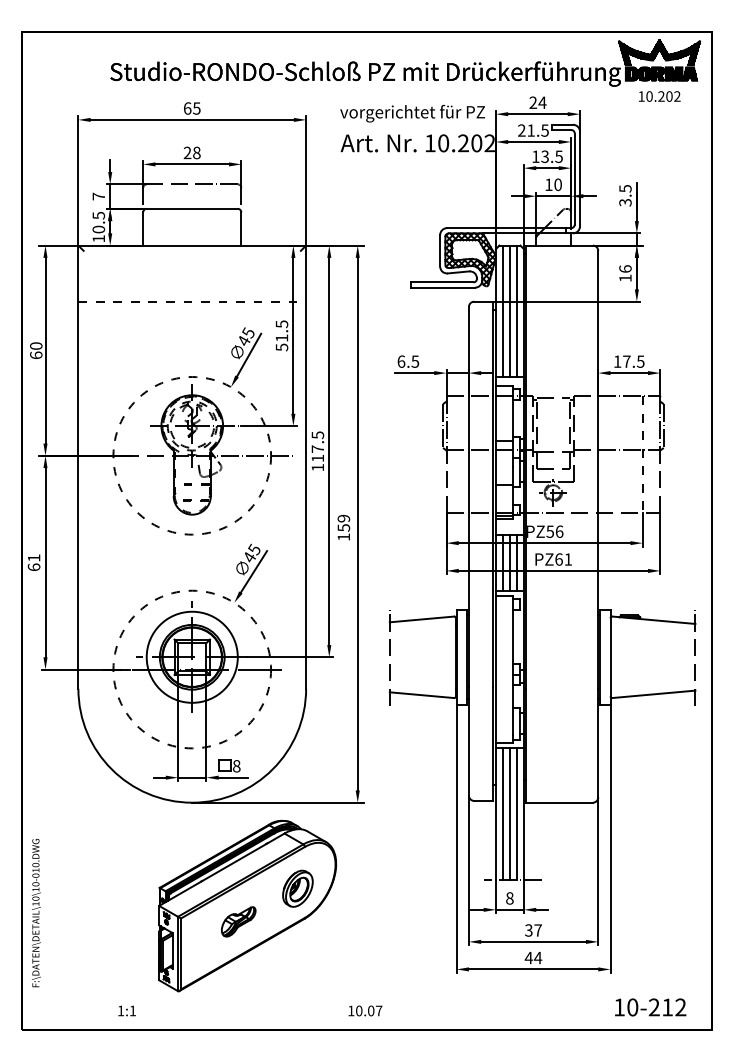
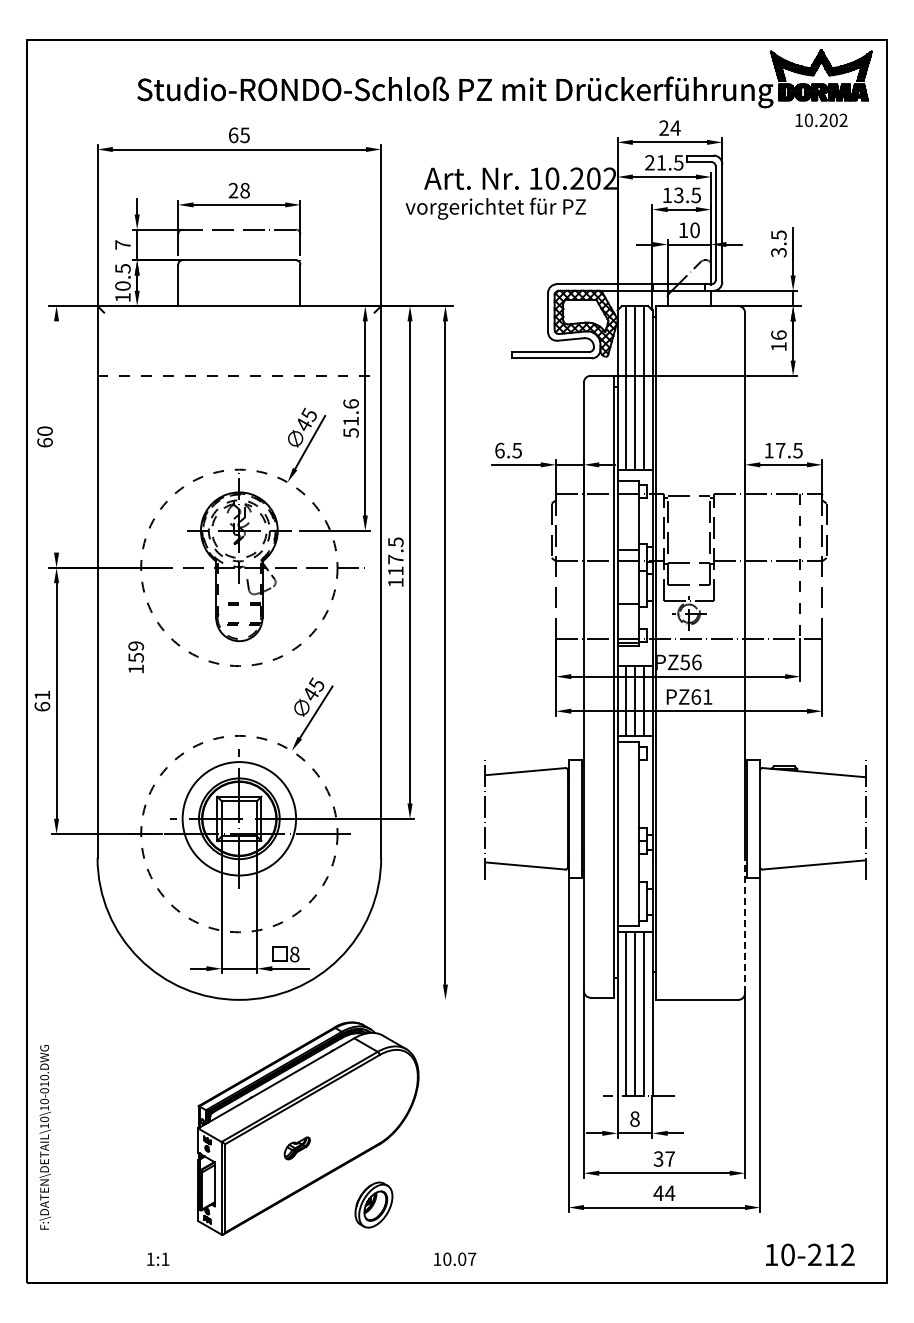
text: (412, 113) -> (495, 208), moved
text: (281, 323) -> (350, 403), 51.5 -> 51.6
line: (45, 350) -> (56, 436), removed
text: (343, 527) -> (135, 657), moved
line: (598, 742) -> (745, 925), solid -> dashed
line: (278, 802) -> (346, 999), removed
part: (297, 888) -> (373, 1204), moved
part: (238, 922) -> (297, 1148), size x0.6

